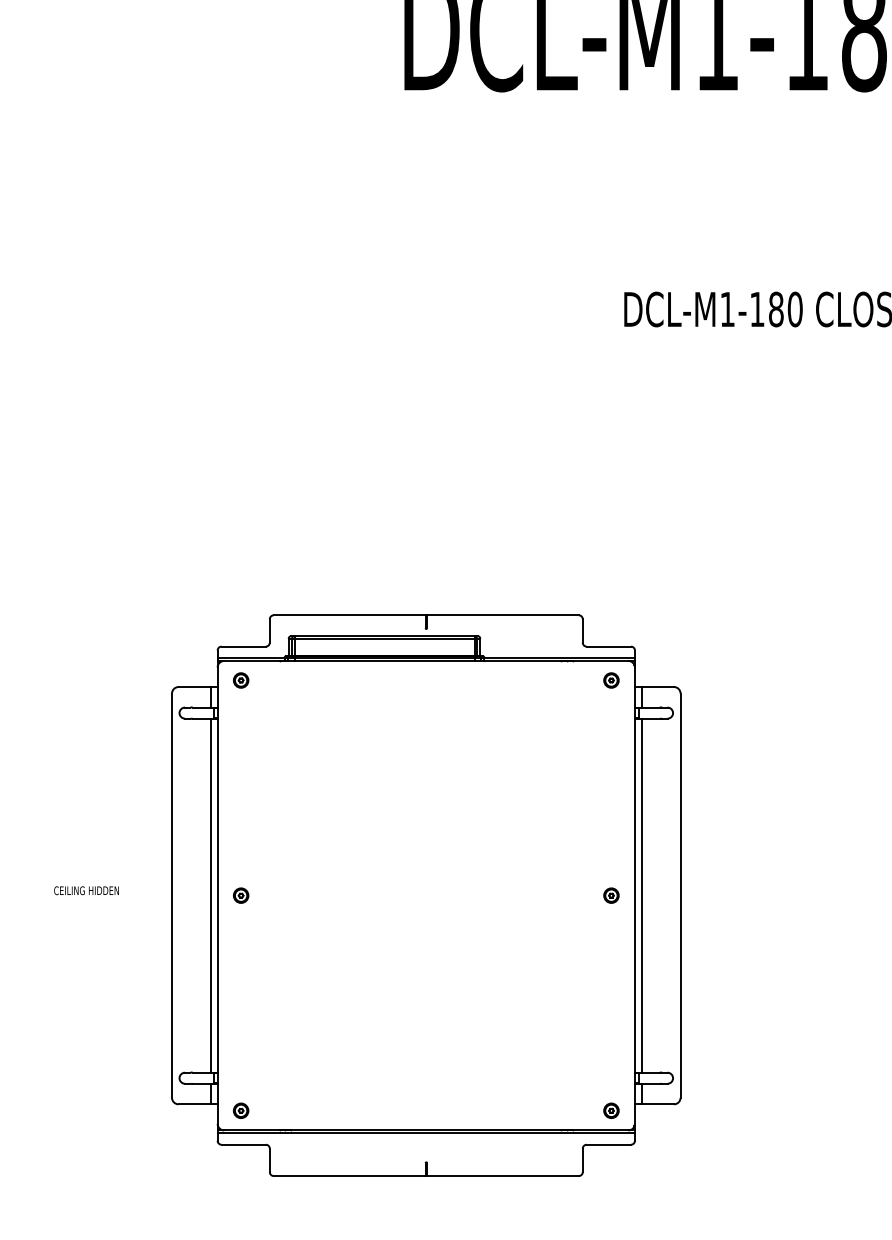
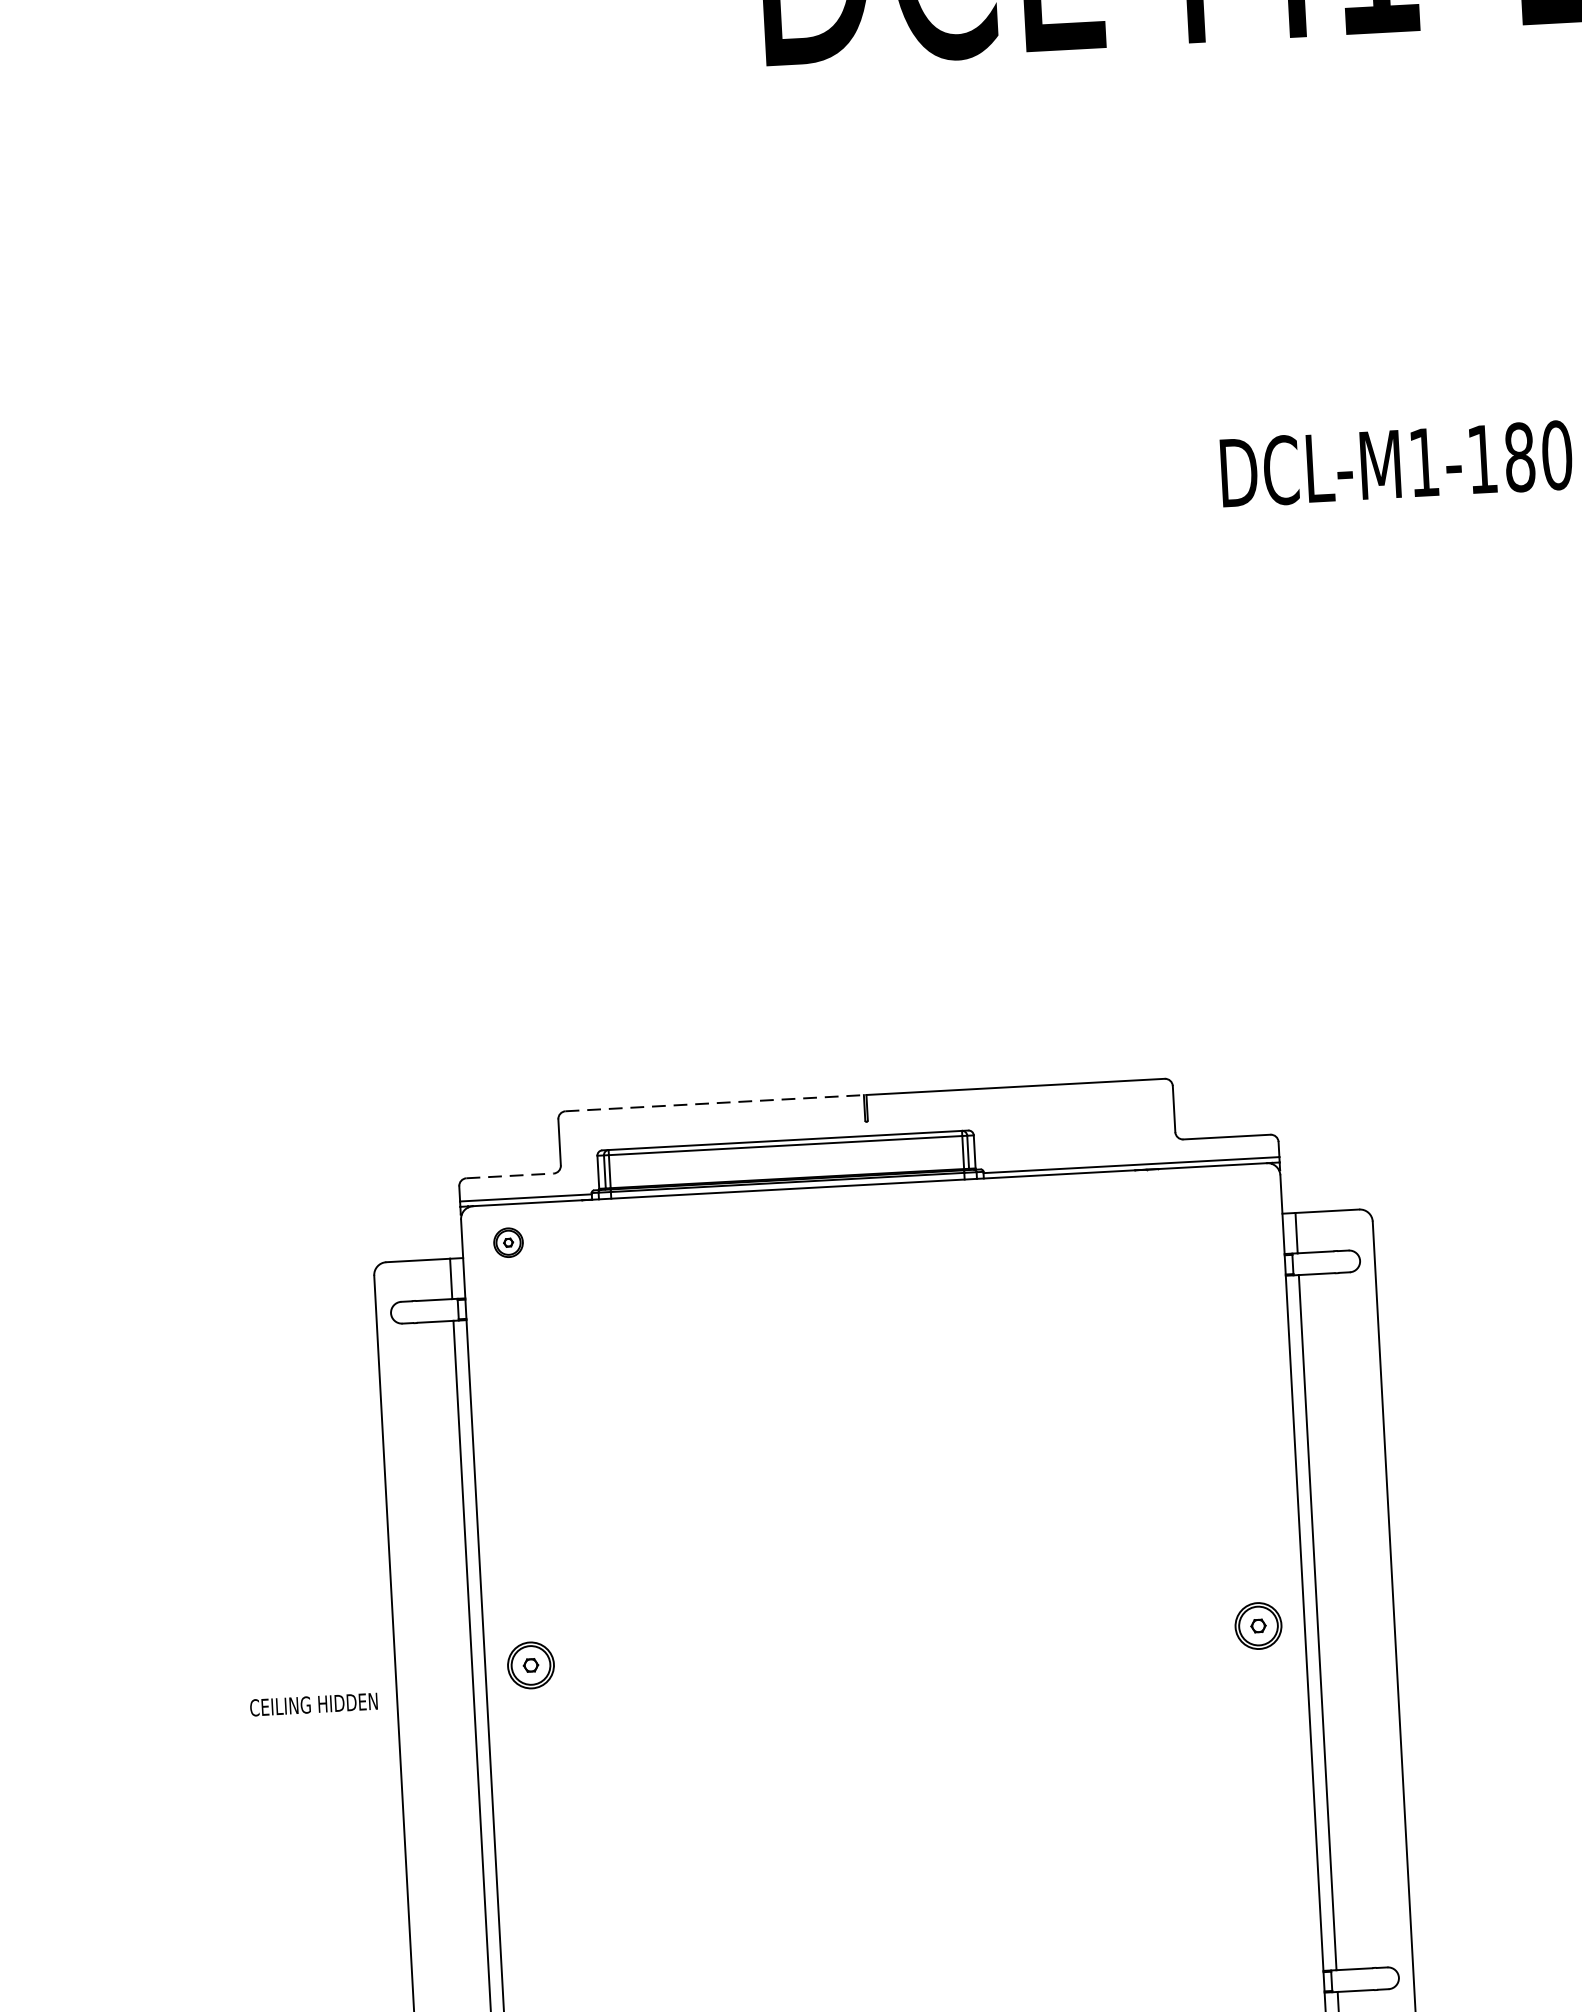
line: (349, 615) -> (714, 1103), solid -> dashed
line: (244, 646) -> (511, 1175), solid -> dashed
part: (611, 680) -> (1235, 1203), removed
text: (86, 890) -> (313, 1704), moved
part: (241, 895) -> (532, 1664), size x1.6
part: (611, 895) -> (1258, 1625), size x1.6

